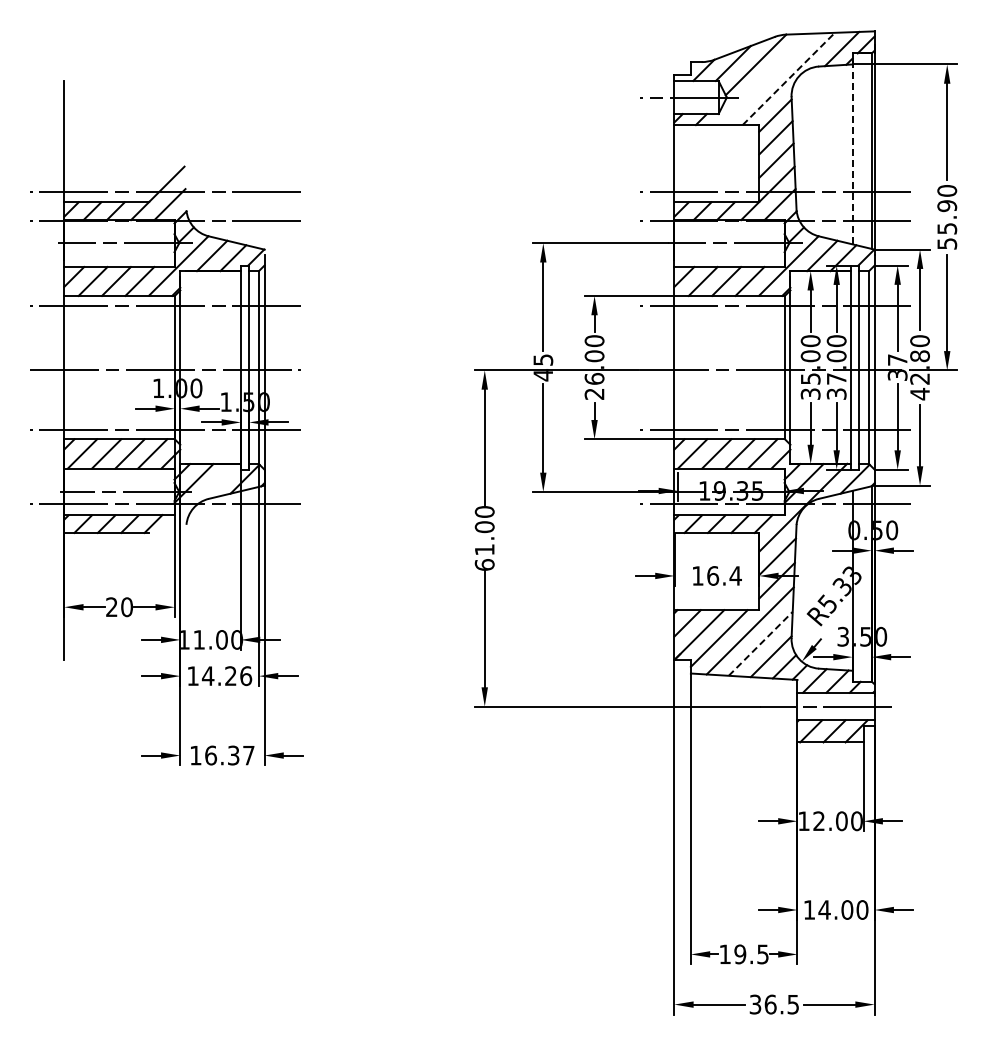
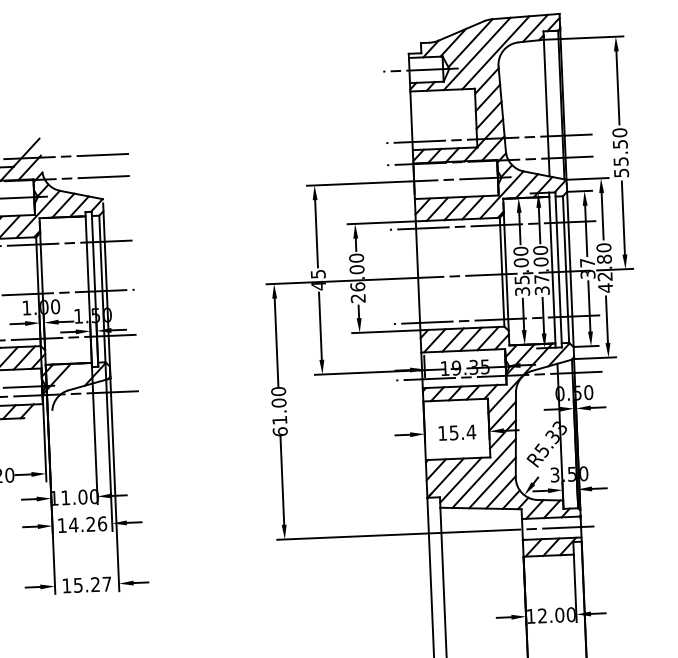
line: (789, 78) -> (496, 52), dashed -> solid
line: (763, 79) -> (476, 54), added
line: (852, 151) -> (546, 105), dashed -> solid
text: (946, 206) -> (619, 144), 55.90 -> 55.50
text: (713, 575) -> (454, 432), 16.4 -> 15.4
line: (761, 643) -> (493, 482), dashed -> solid
text: (222, 755) -> (87, 584), 16.37 -> 15.27

